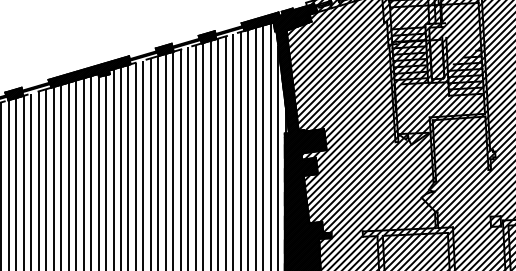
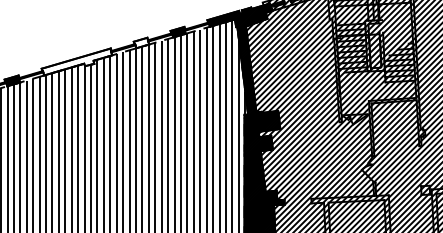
hatch: (164, 49) -> (141, 42), removed
hatch: (89, 71) -> (76, 61), removed

